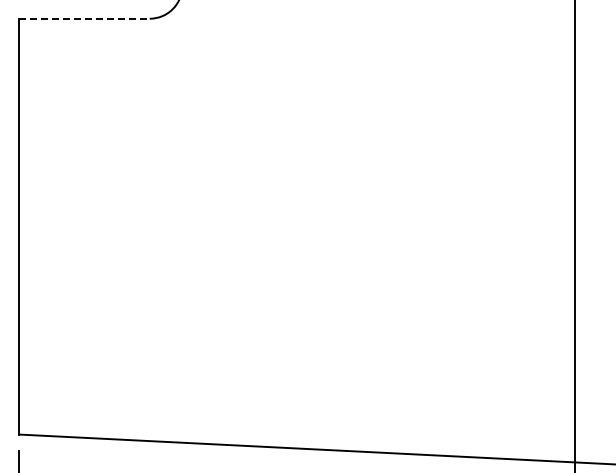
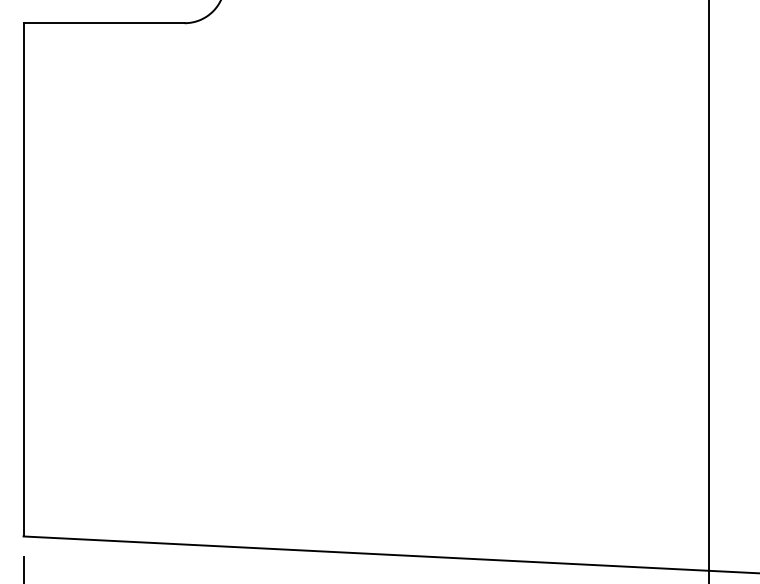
line: (84, 18) -> (104, 22), dashed -> solid

